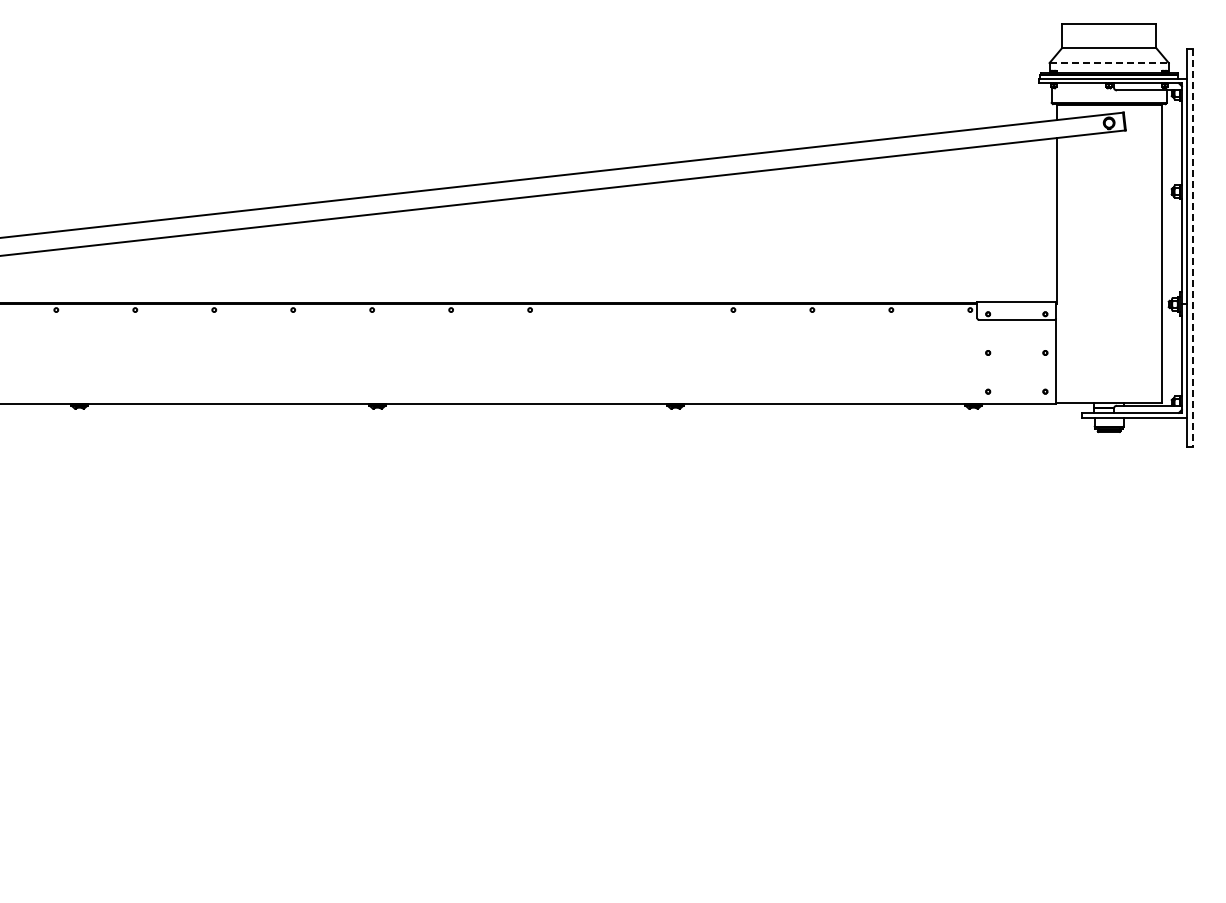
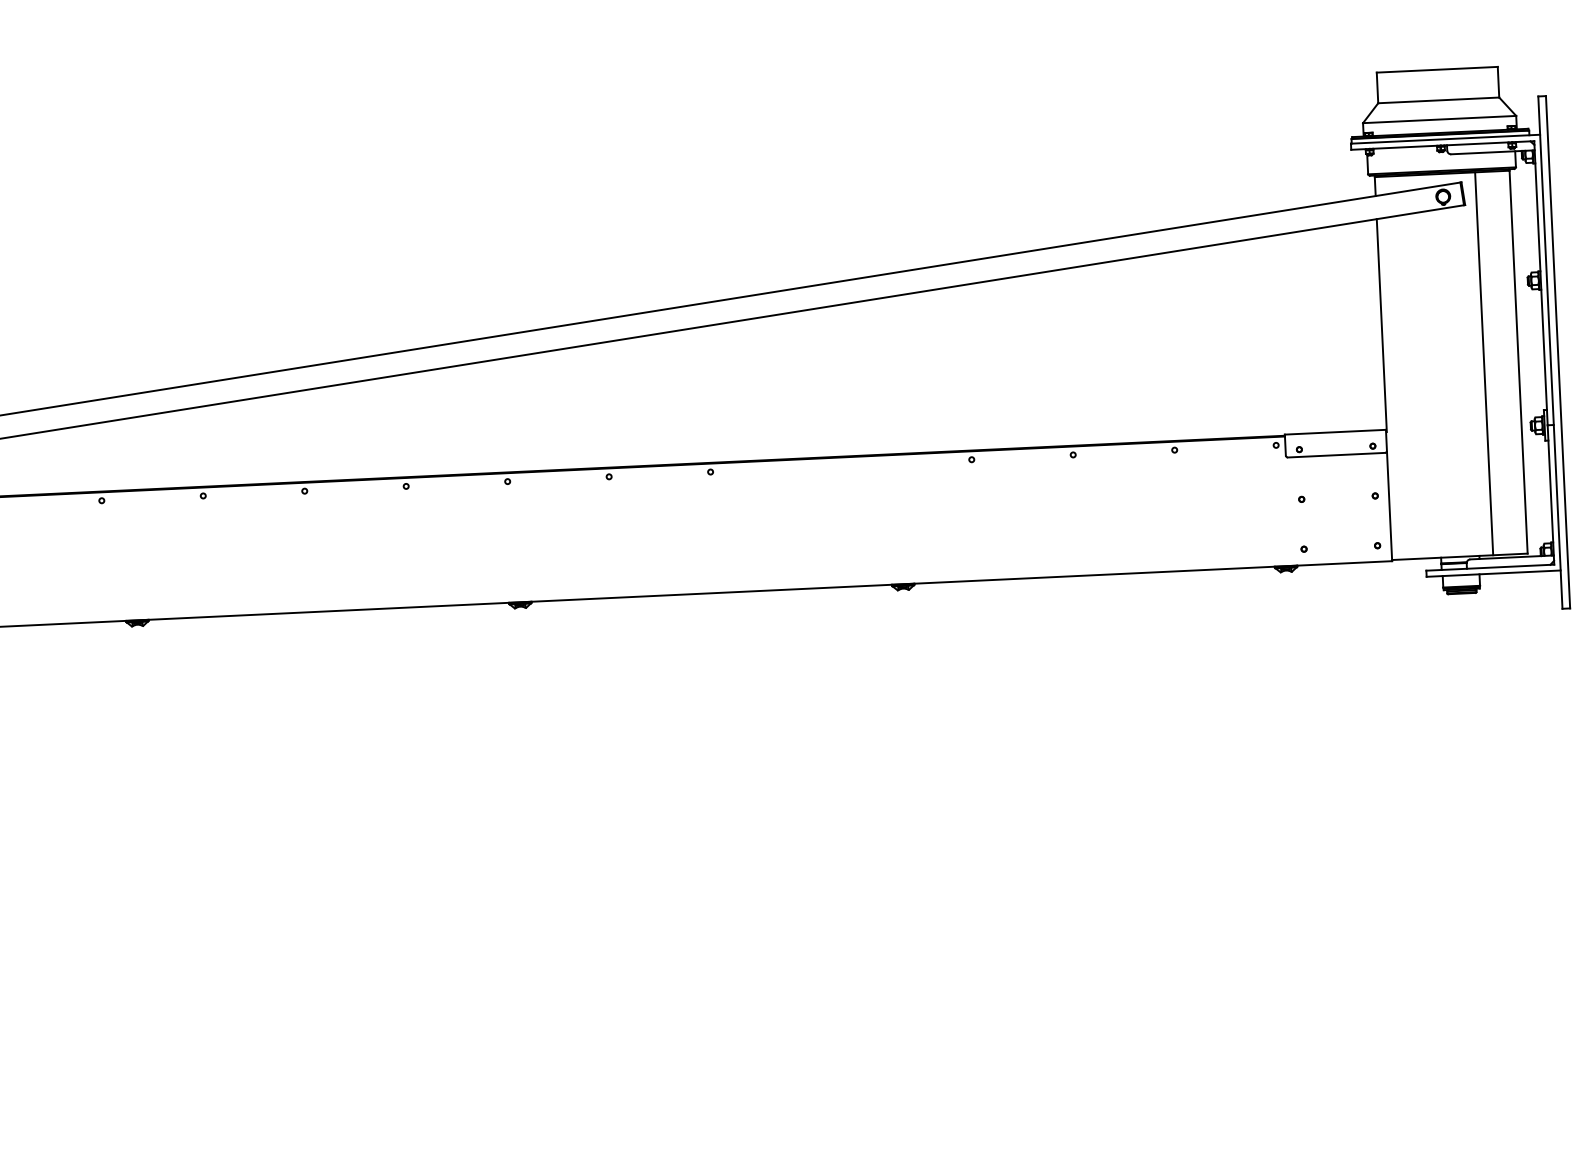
line: (1109, 63) -> (1440, 120), dashed -> solid
line: (1192, 248) -> (1557, 352), dashed -> solid
line: (1134, 254) -> (1483, 364), added

